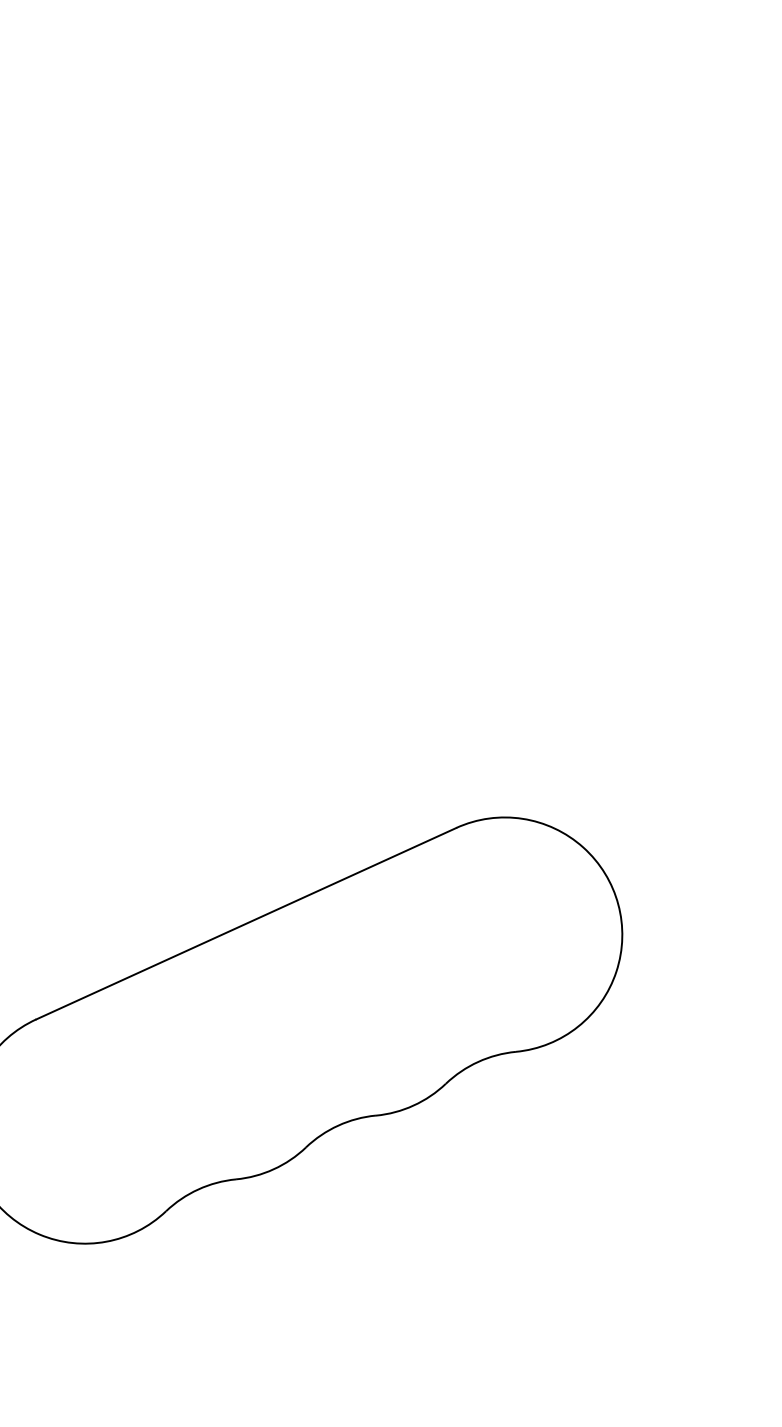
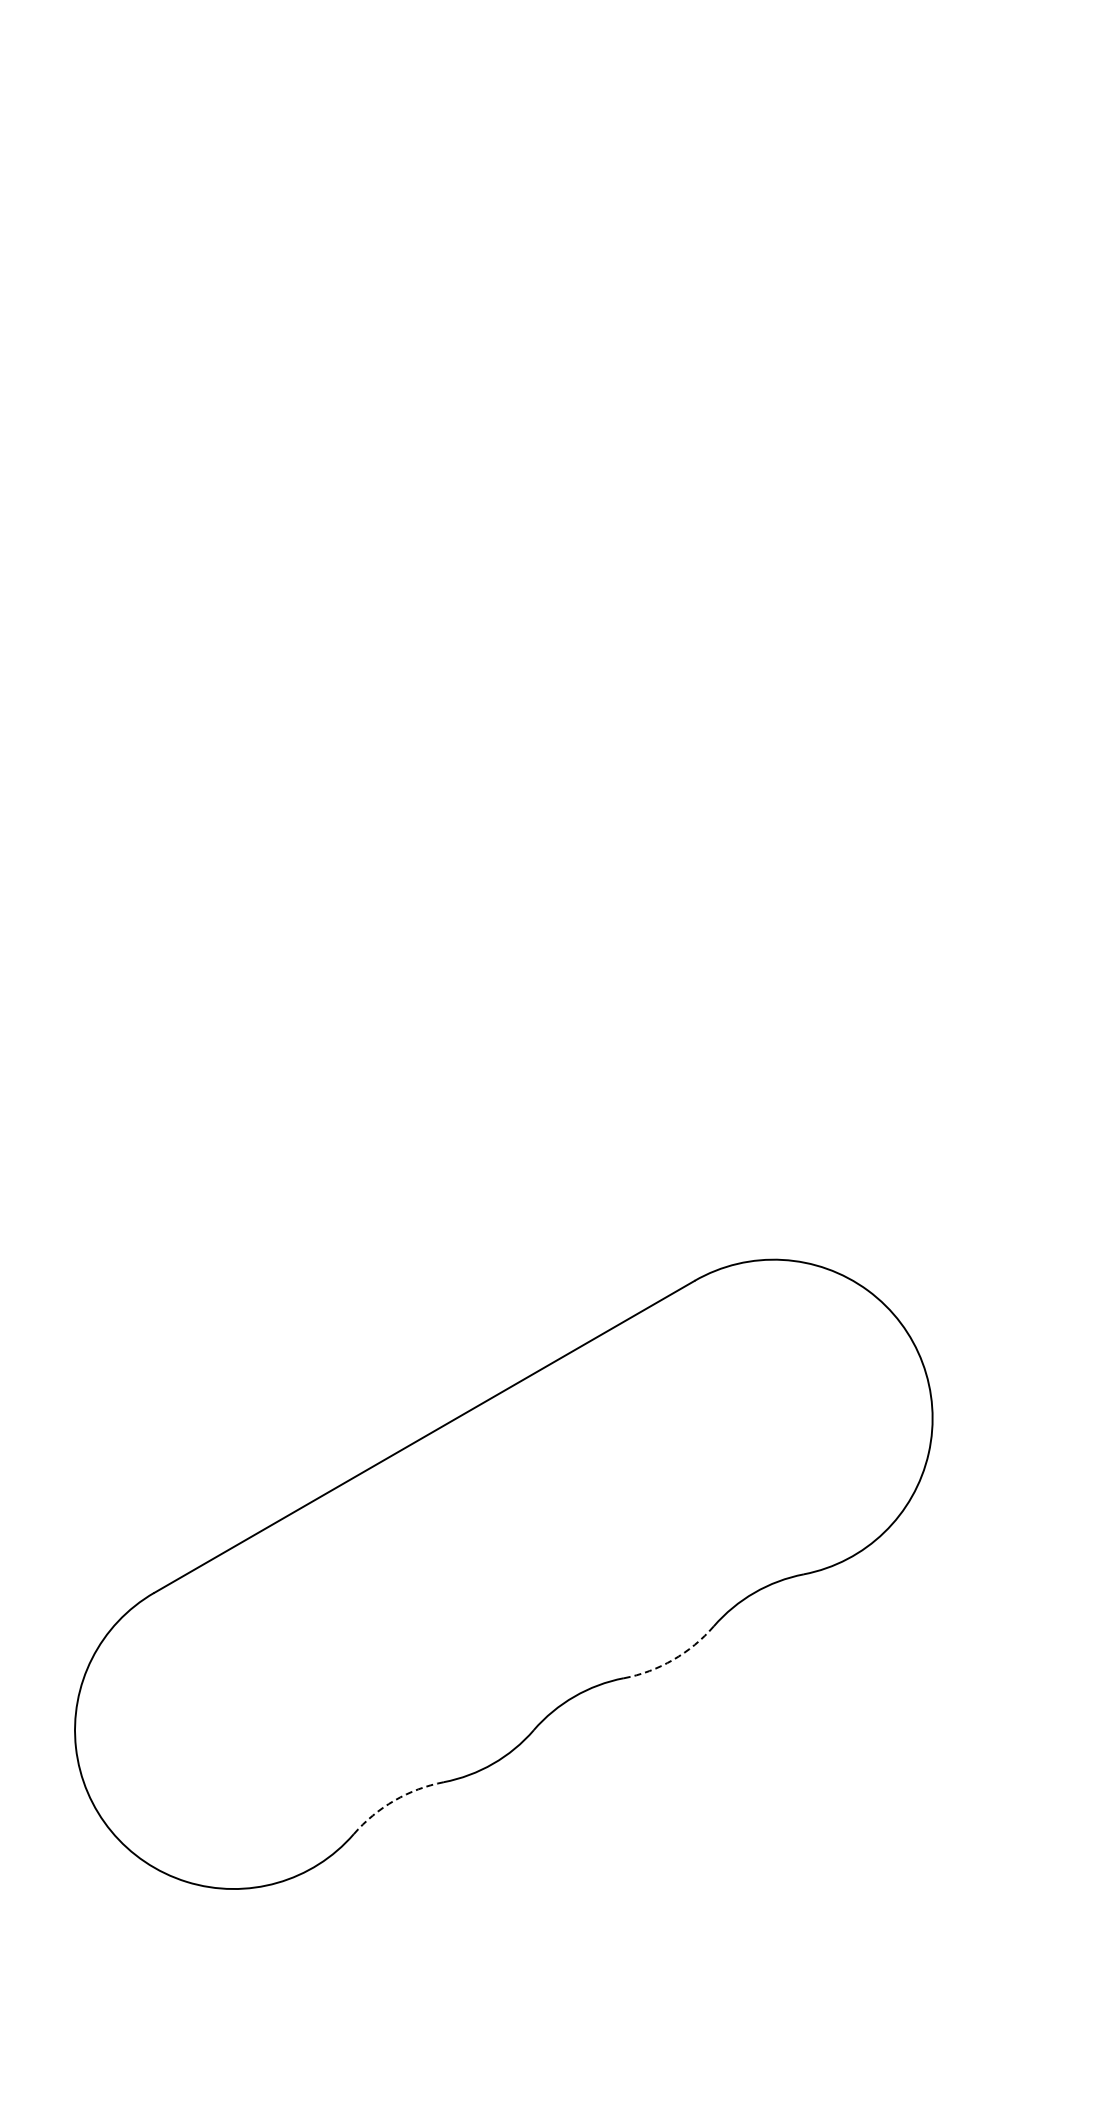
arc: (413, 1105) -> (673, 1659), solid -> dashed
arc: (198, 1189) -> (394, 1800), solid -> dashed

